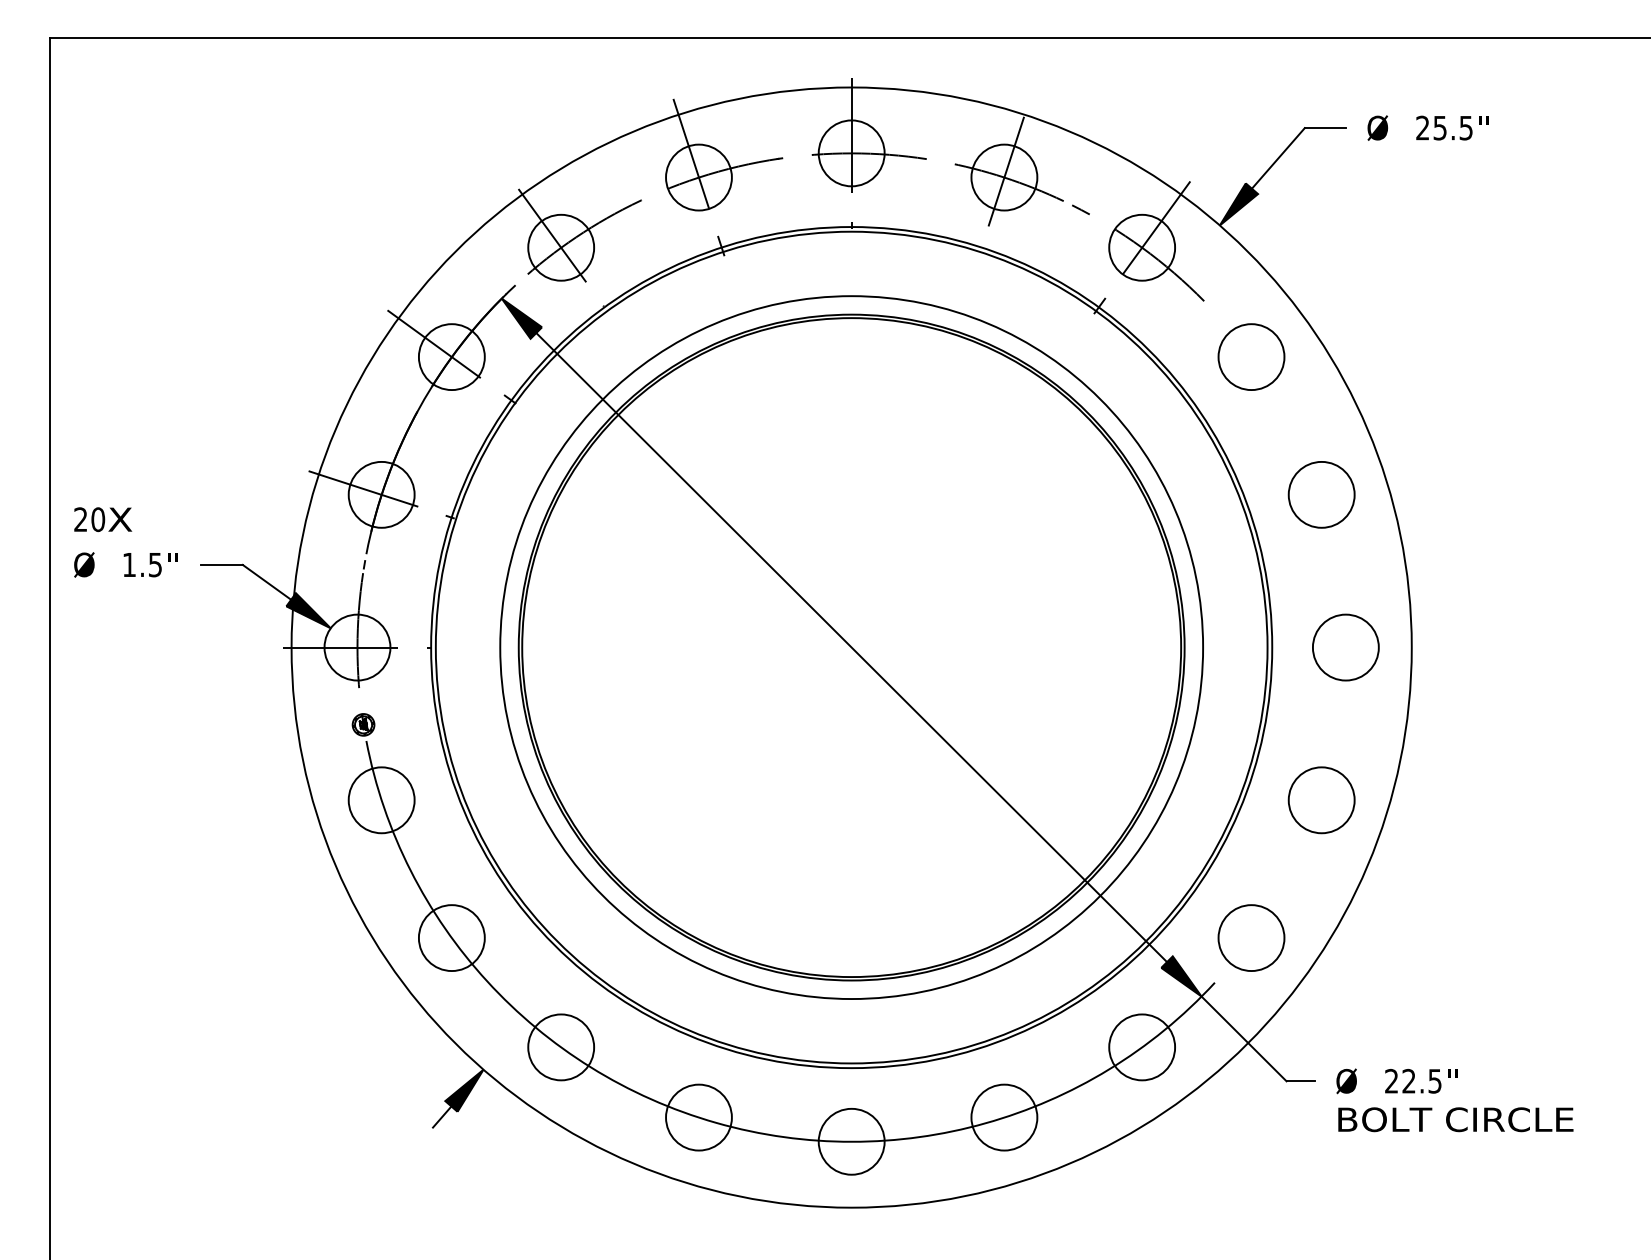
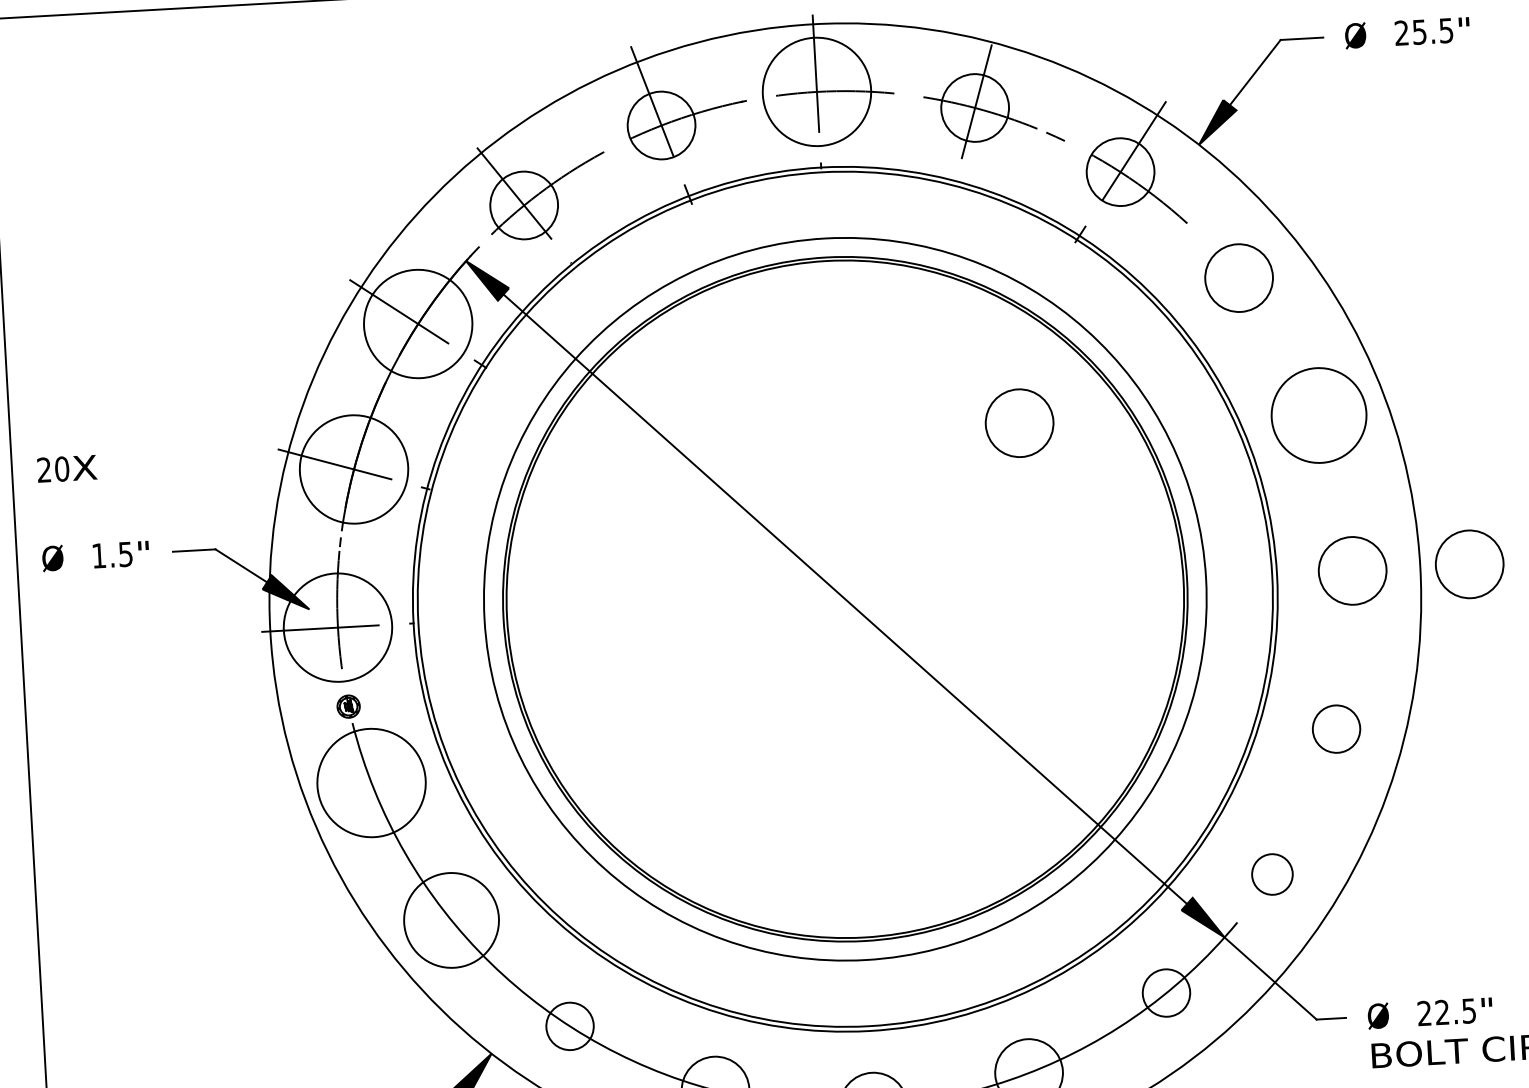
circle: (851, 153) -> (816, 92), size x1.6
circle: (451, 357) -> (417, 324), size x1.6
circle: (1030, 485) -> (1019, 422), added
circle: (381, 494) -> (353, 469), size x1.6
circle: (1321, 494) -> (1318, 415), size x1.4
text: (103, 519) -> (67, 468), moved
circle: (357, 647) -> (337, 627), size x1.6
circle: (1459, 647) -> (1469, 564), added
circle: (381, 800) -> (371, 783), size x1.6
circle: (1321, 800) -> (1336, 729), size x0.7
circle: (1251, 937) -> (1272, 873), size x0.6
circle: (451, 938) -> (451, 920), size x1.4
circle: (561, 1047) -> (570, 1026), size x0.7
circle: (1142, 1047) -> (1166, 993), size x0.7

